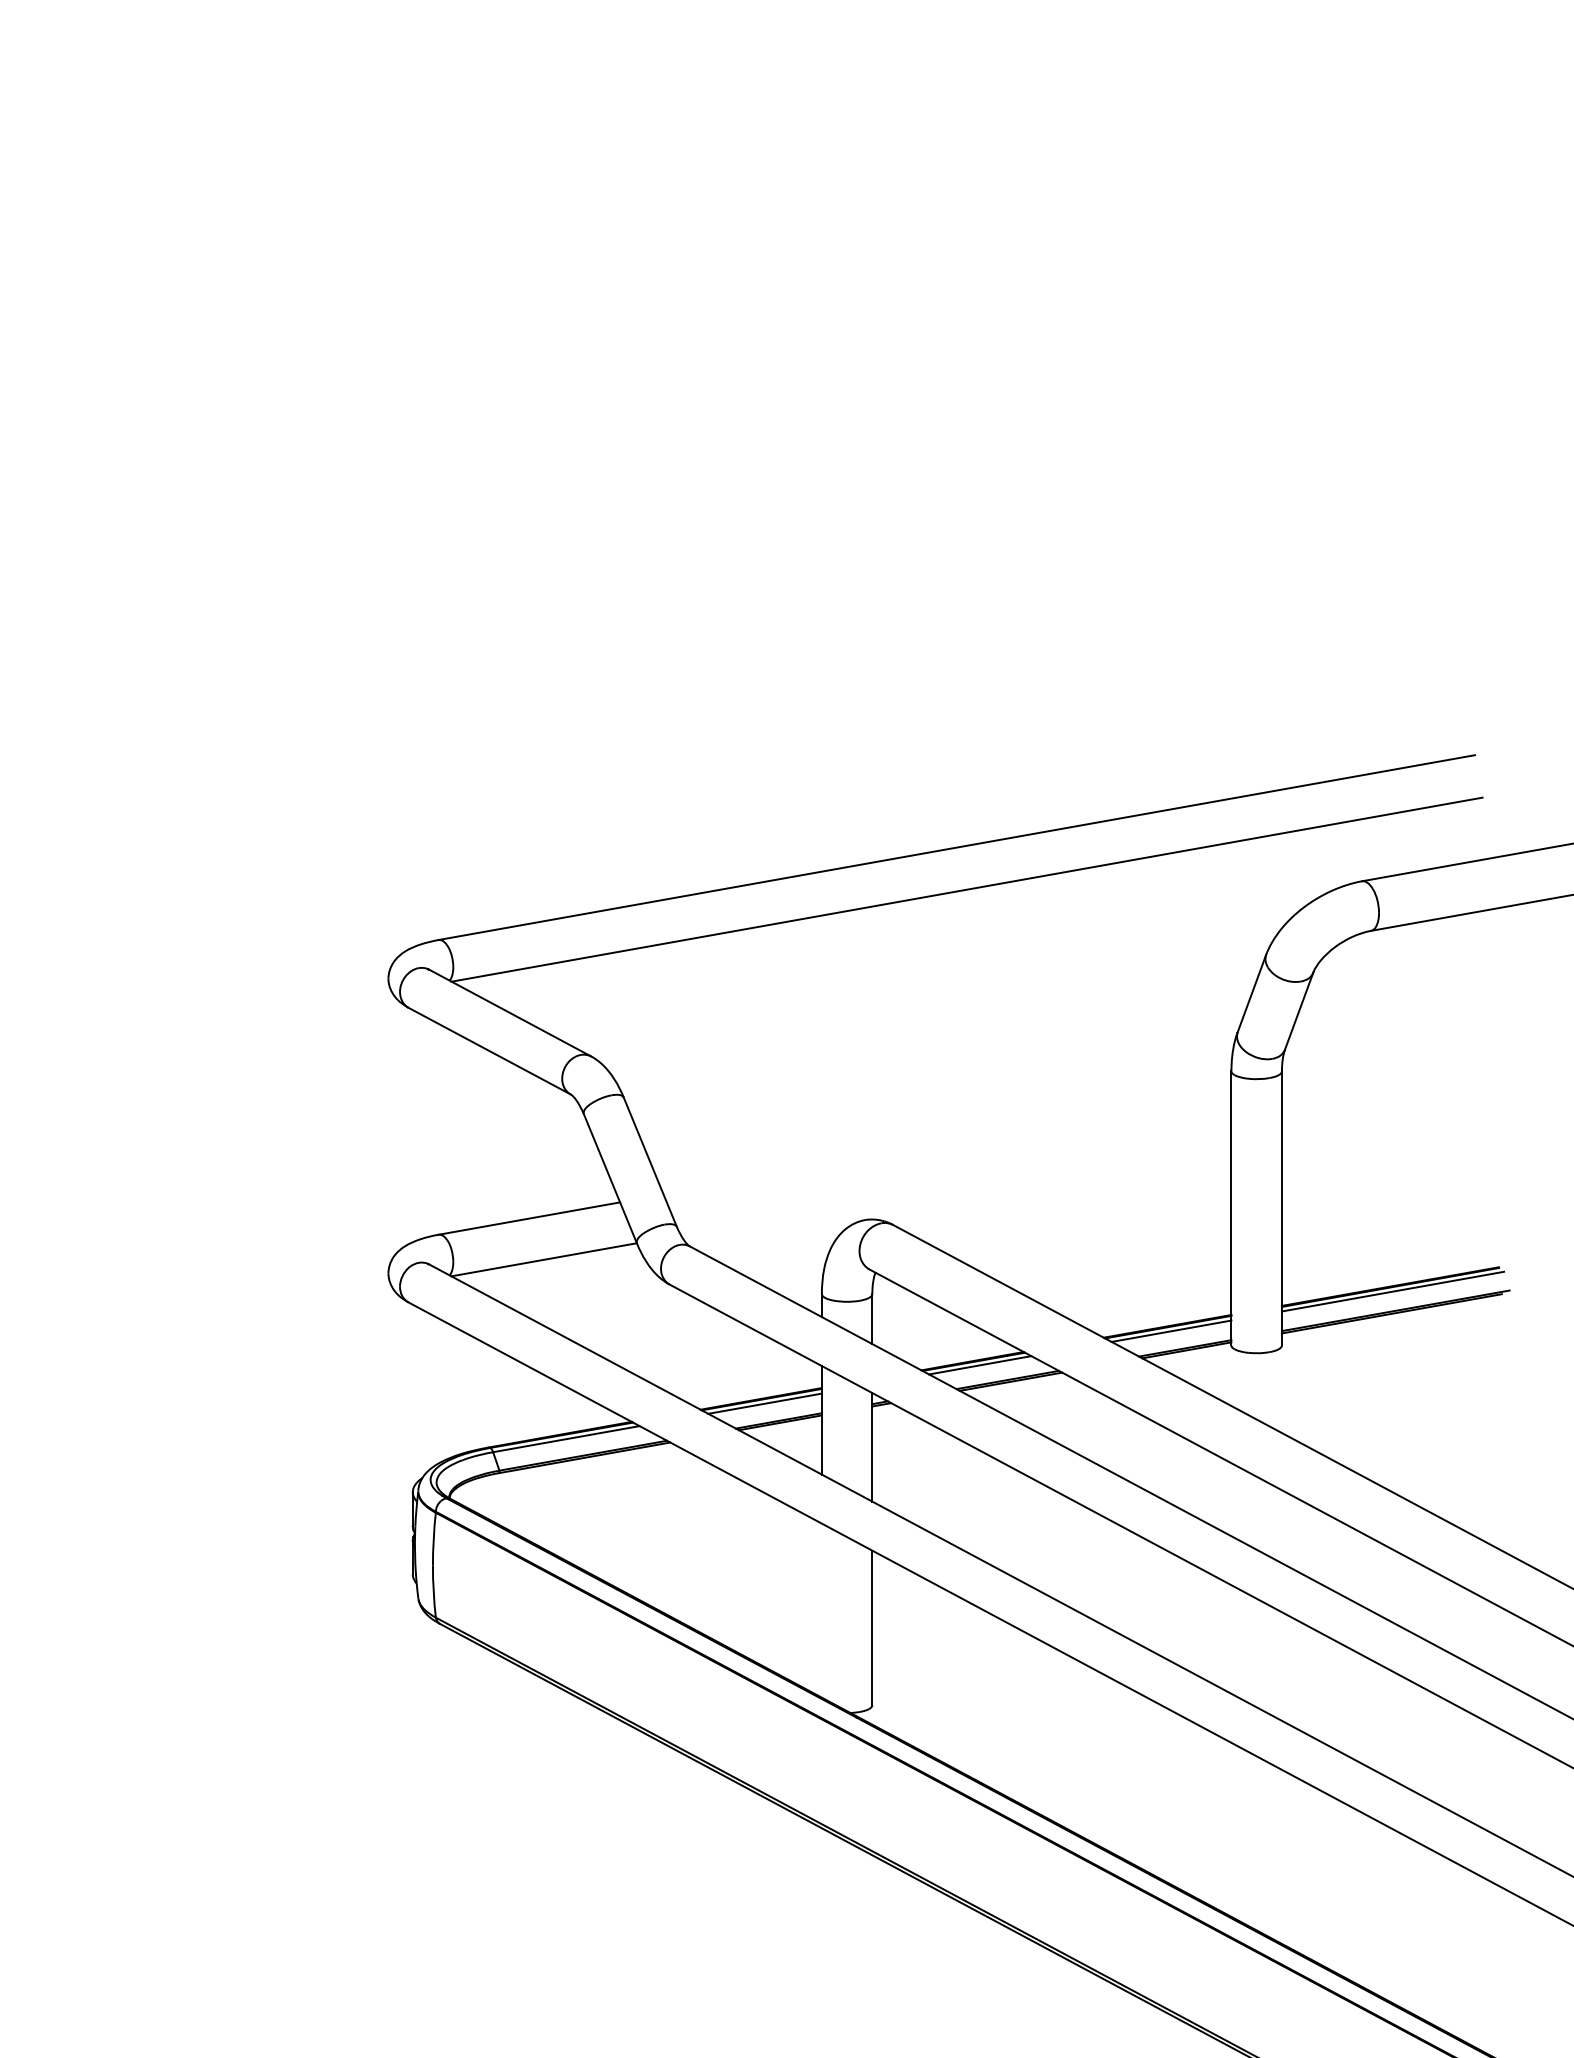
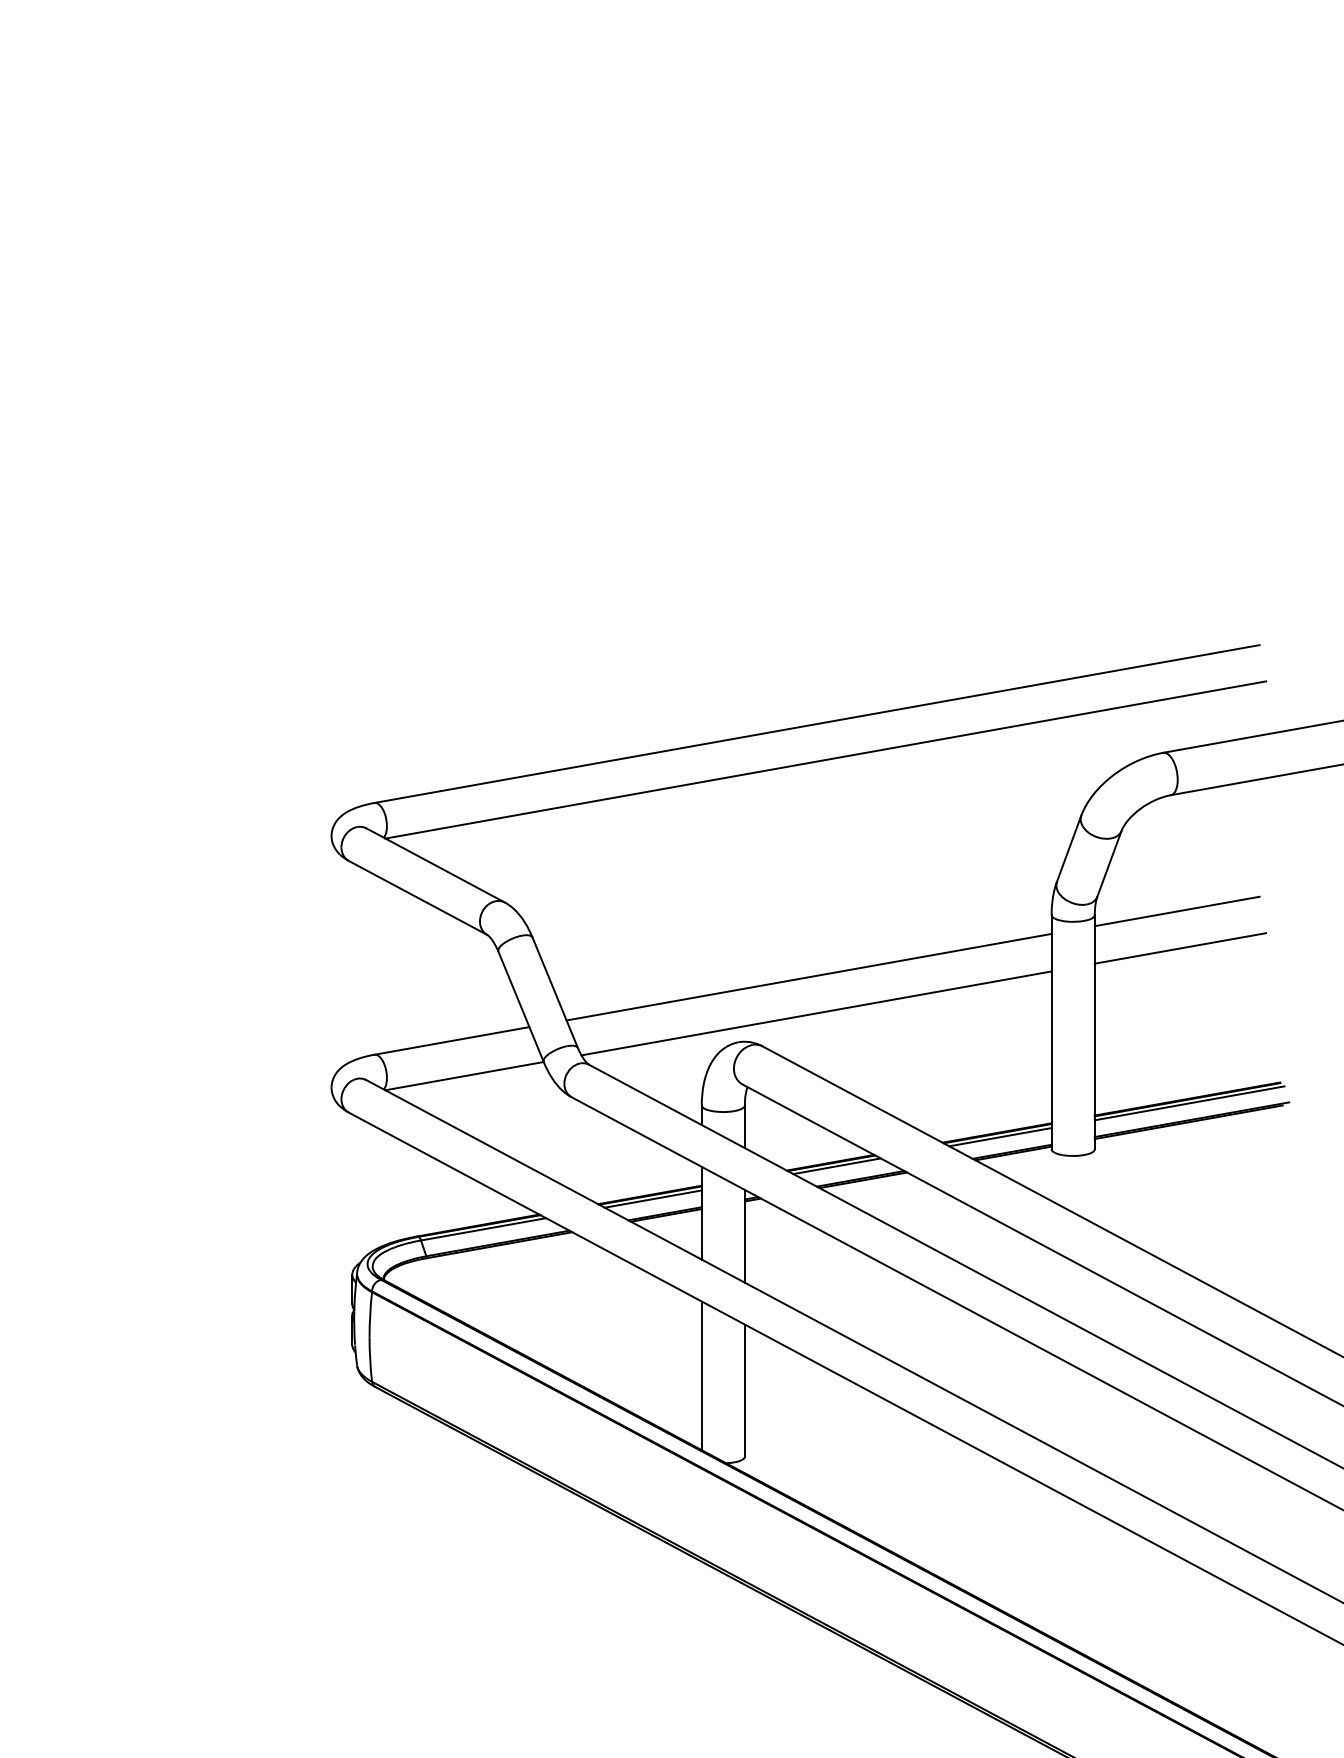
line: (1377, 1066) -> (1176, 911), added
line: (1381, 1110) -> (1179, 948), added
line: (947, 1143) -> (809, 976), added
line: (956, 1186) -> (816, 1013), added
line: (821, 1610) -> (701, 1375), added

